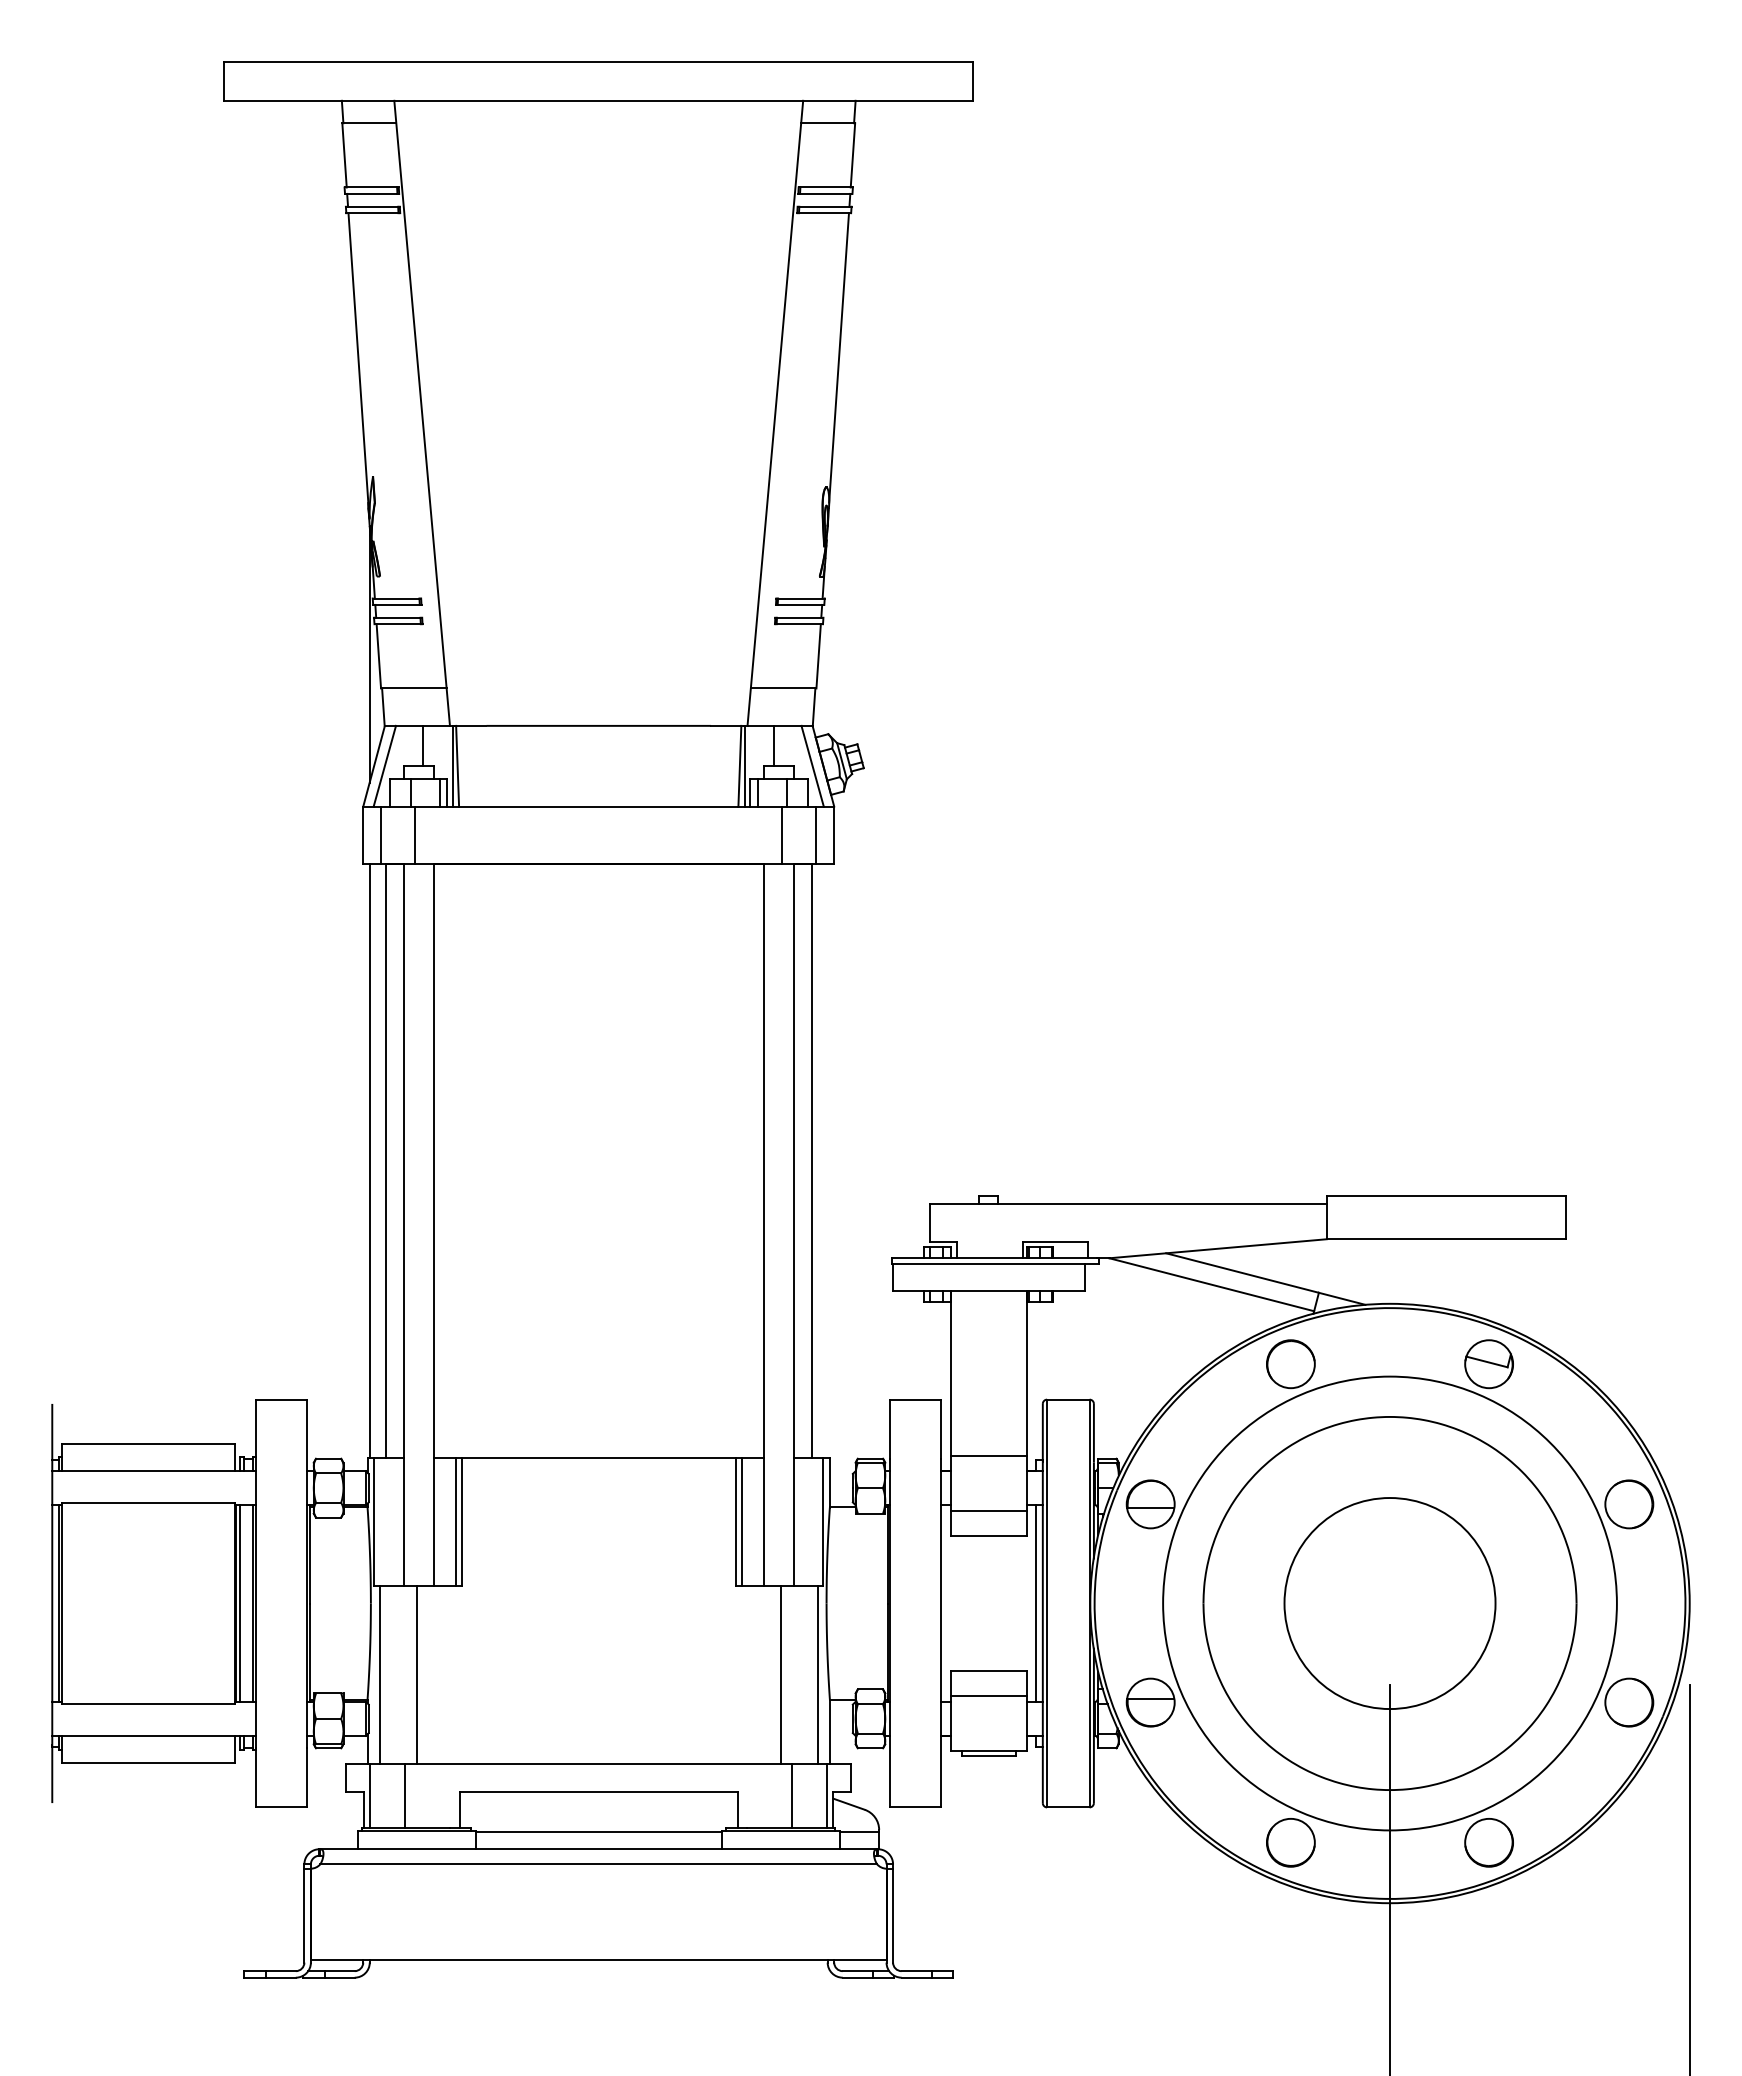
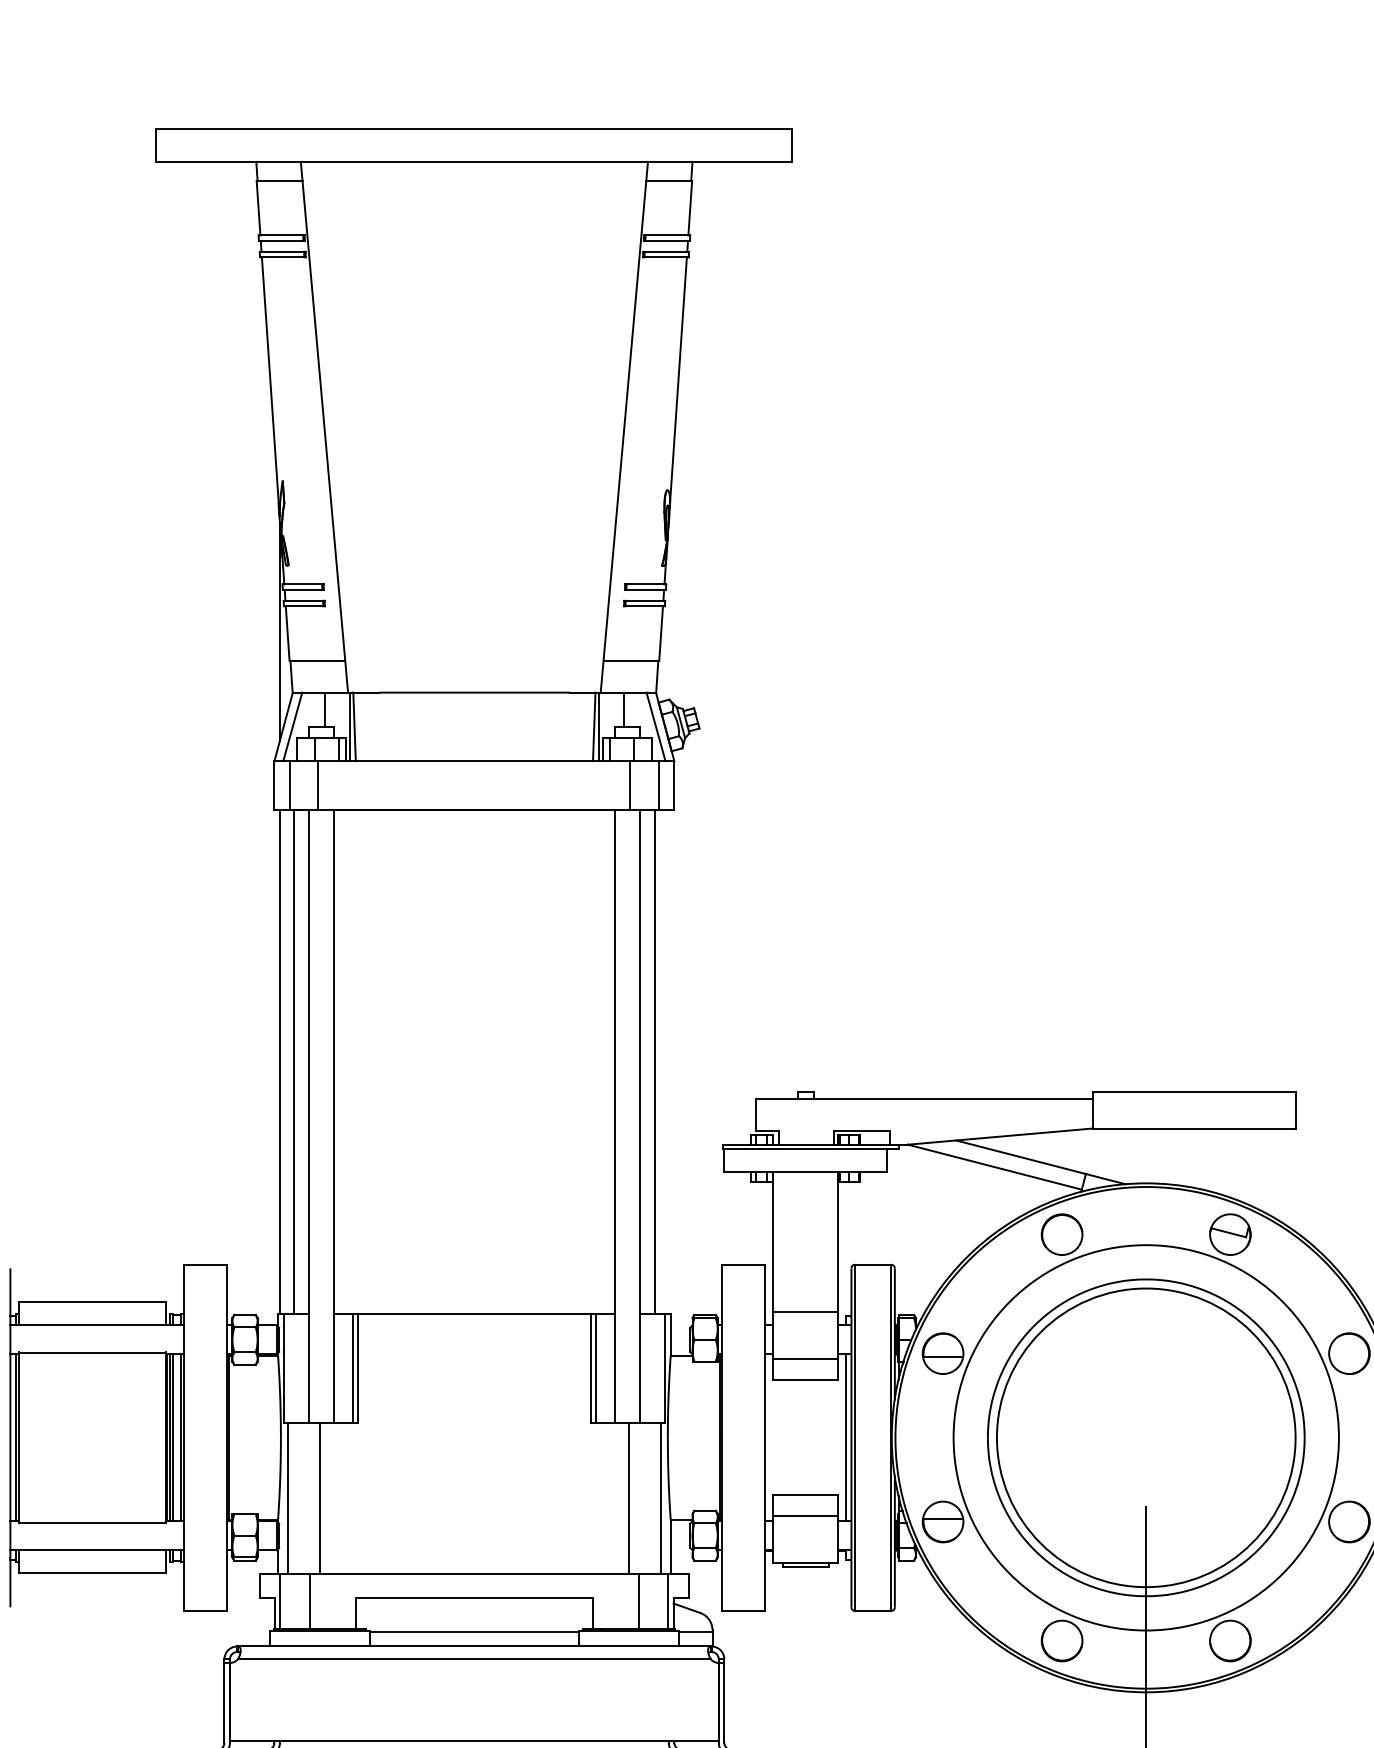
line: (243, 1603) -> (172, 1437), added
circle: (1389, 1603) -> (1145, 1437), size x1.67

